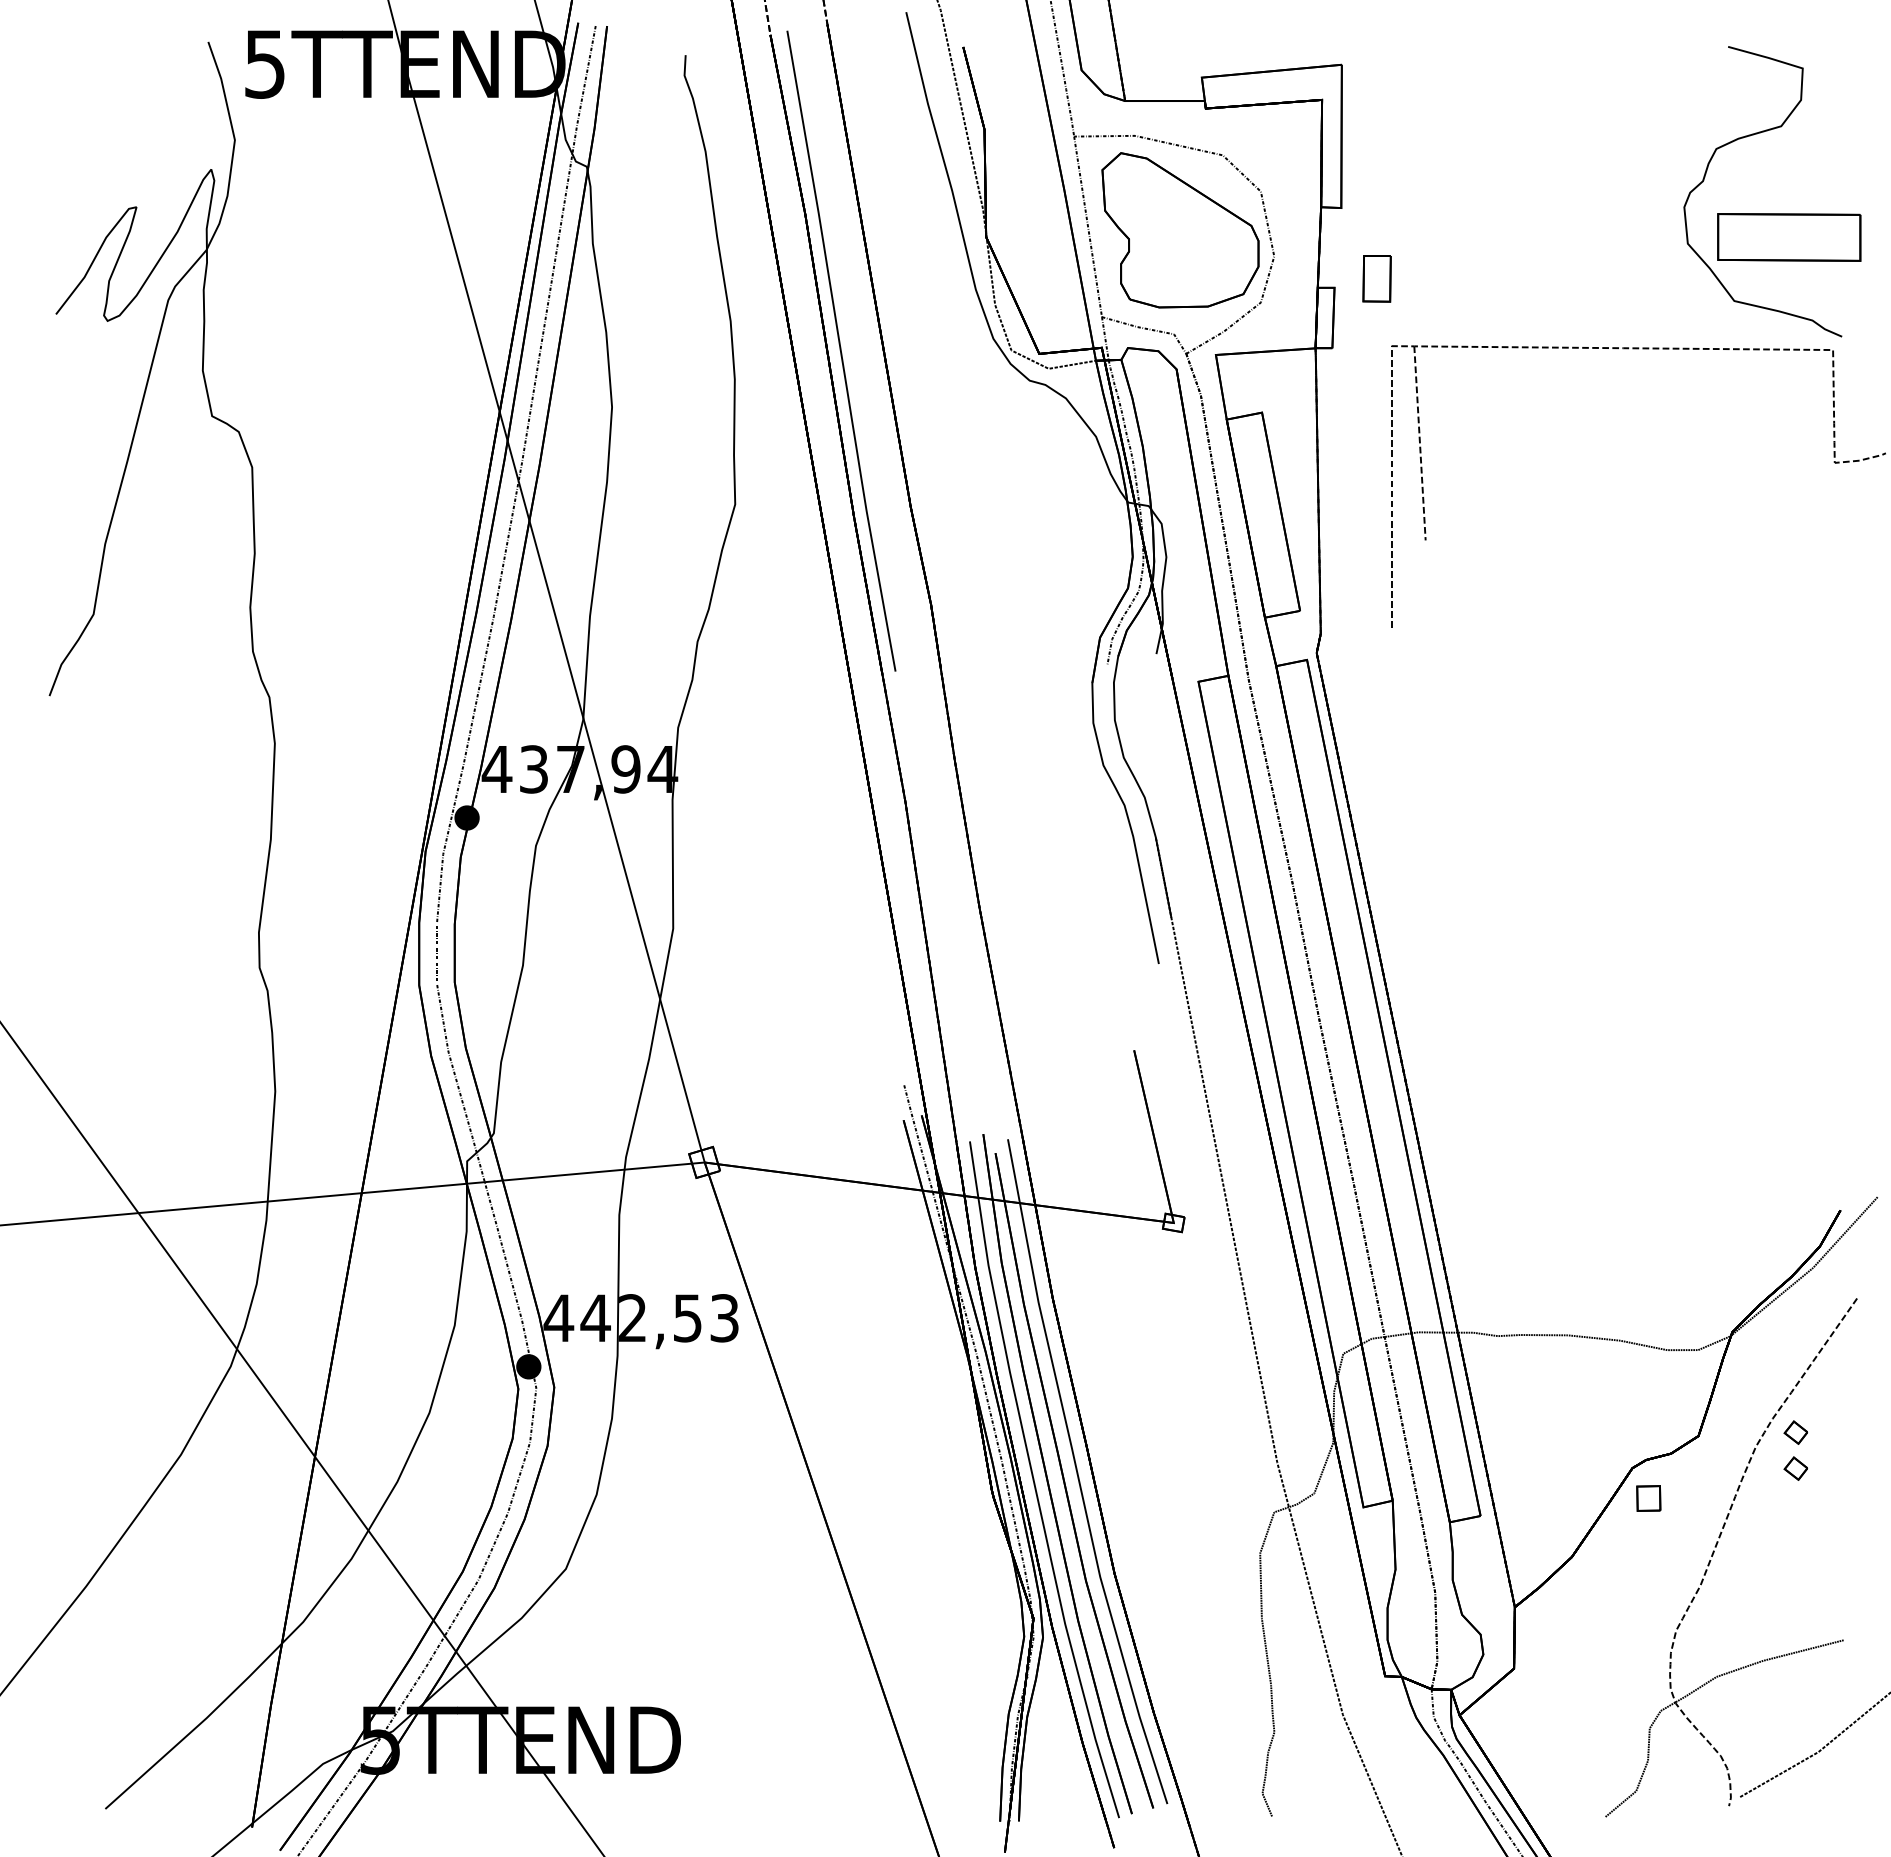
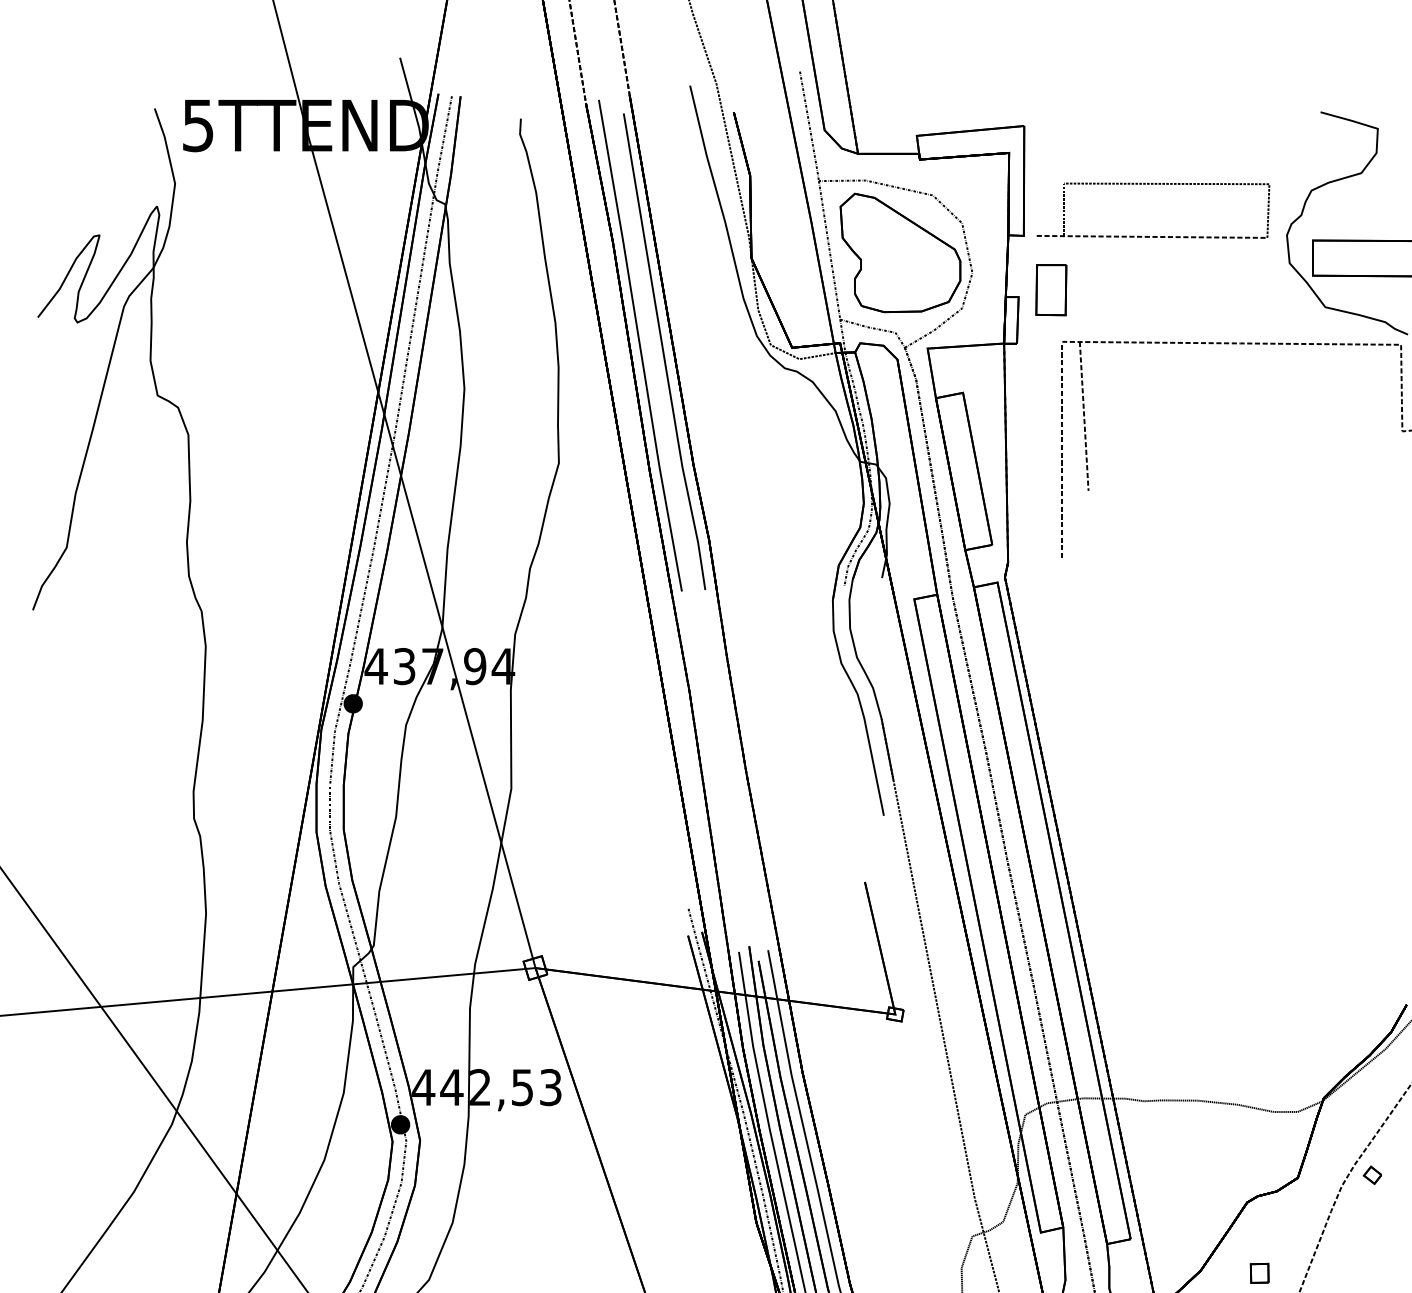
part: (1509, 141) -> (1152, 184), added
part: (1376, 278) -> (1050, 289), size x1.43
curve: (872, 358) -> (664, 351), added
part: (1795, 1468) -> (1372, 1202), removed
part: (1648, 1498) -> (1259, 1273), moved

